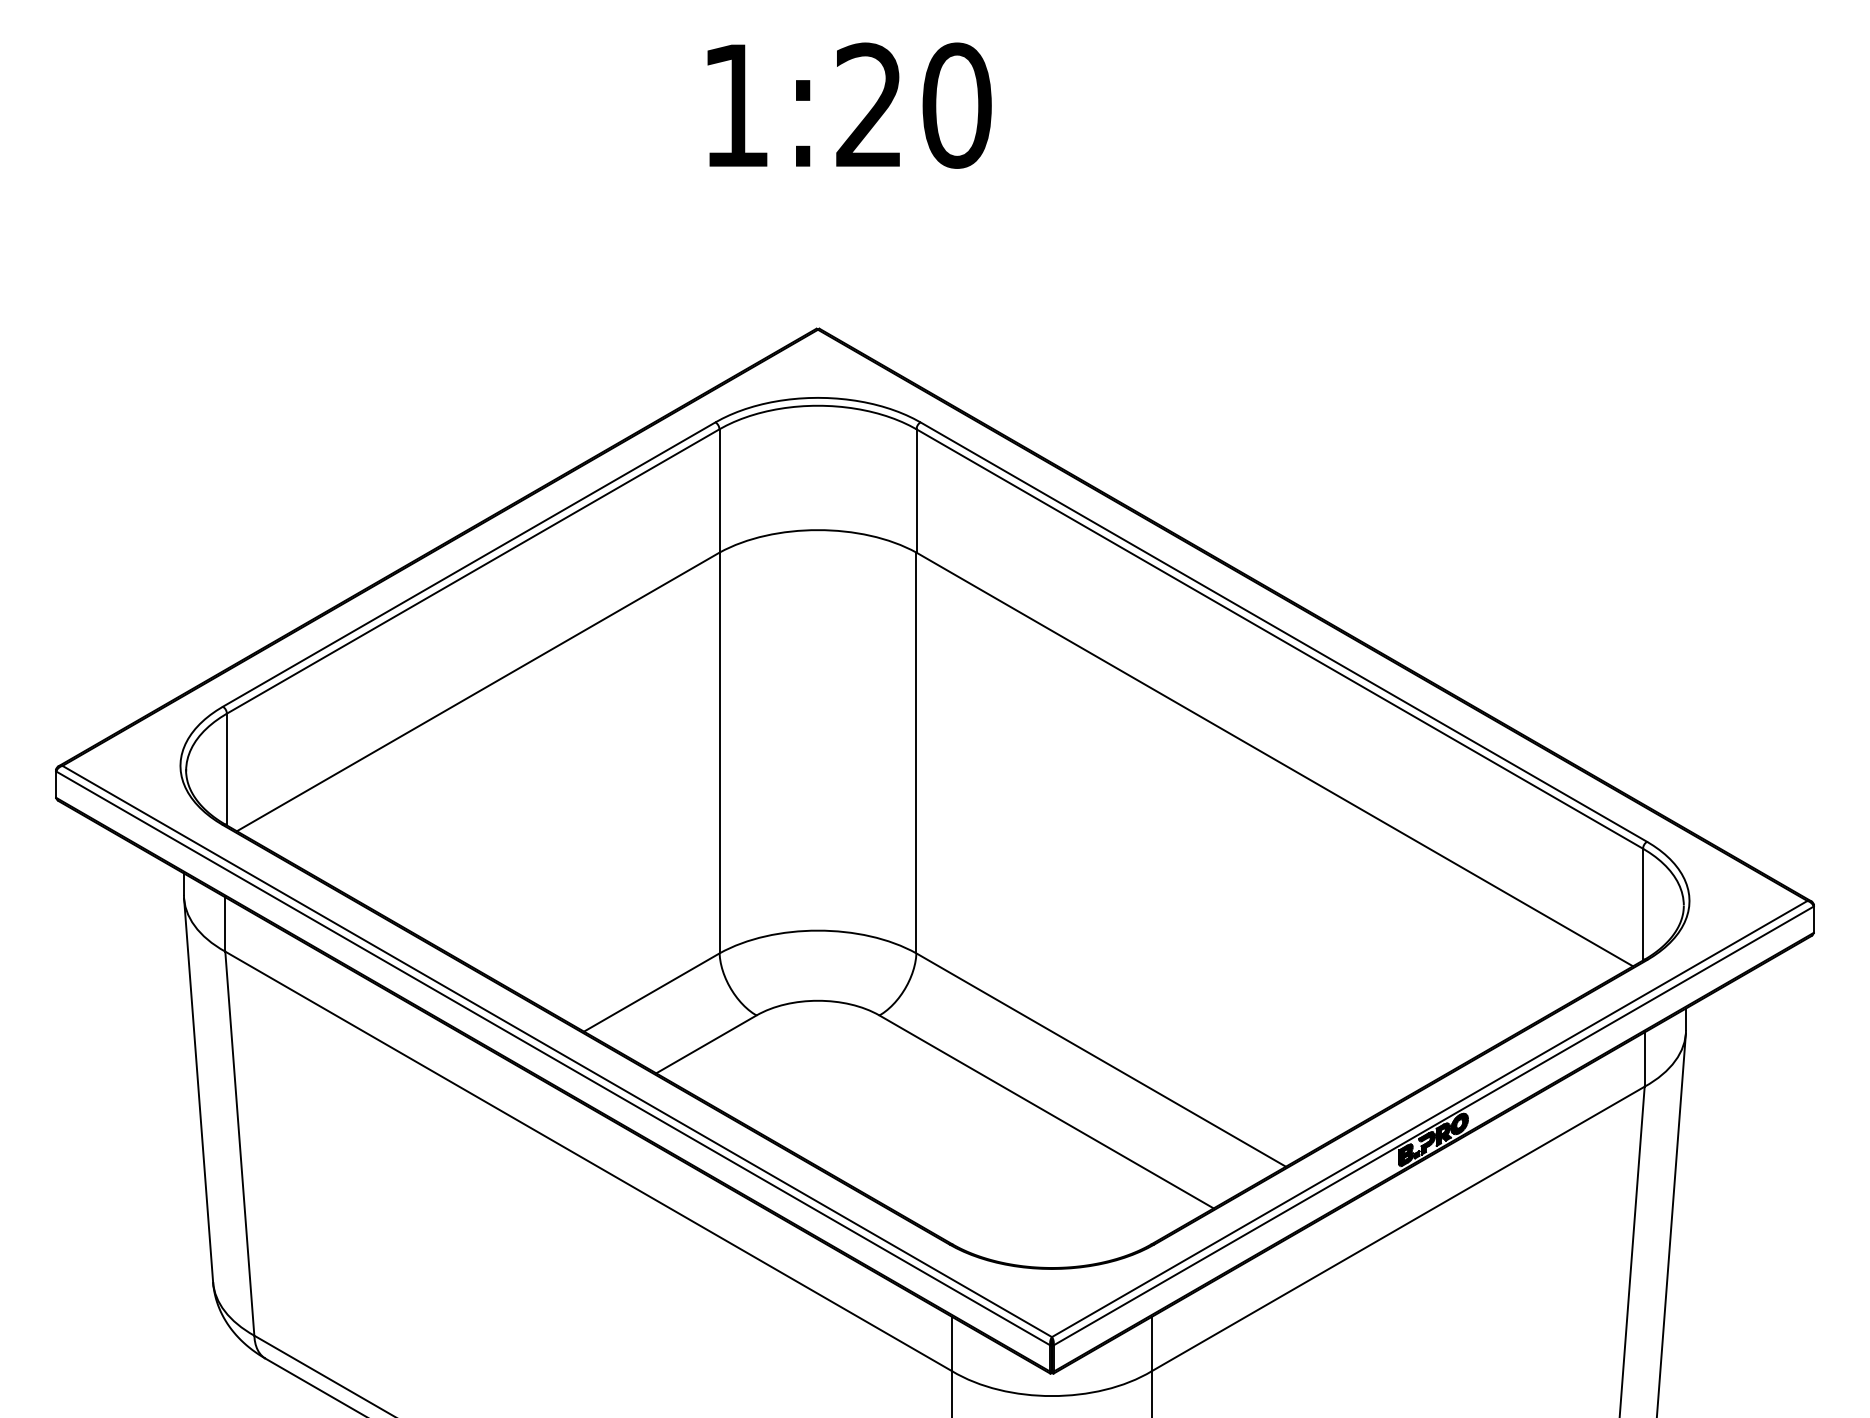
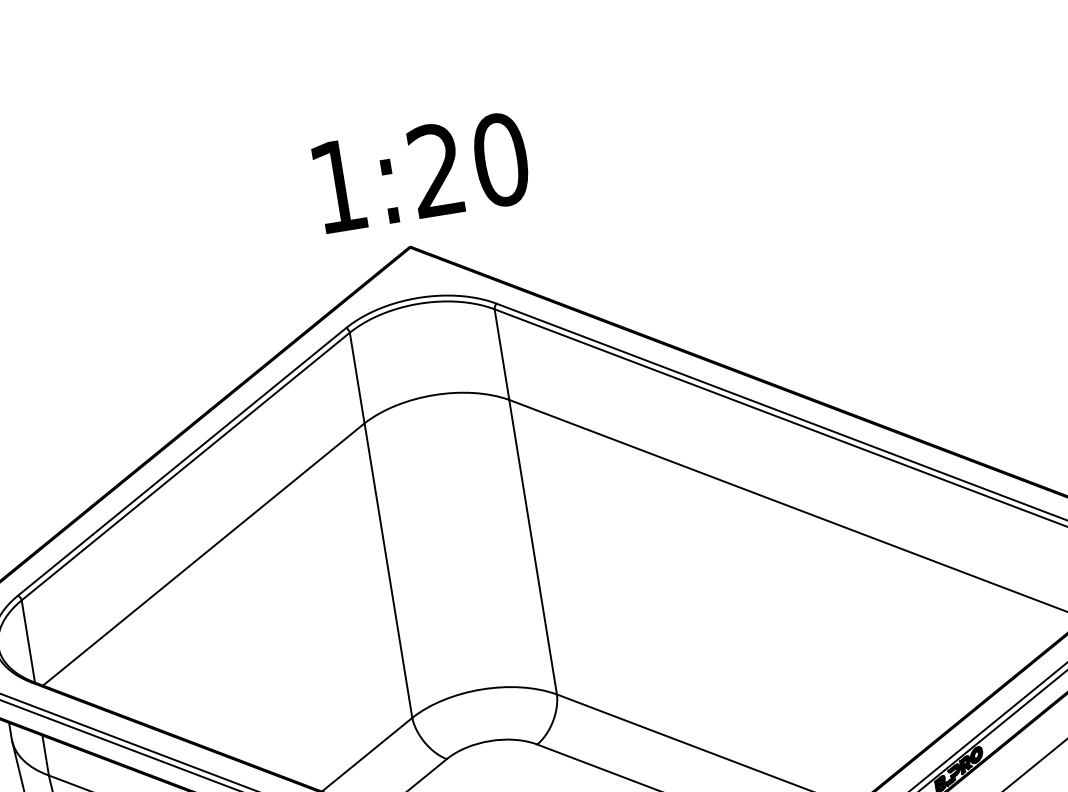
text: (849, 105) -> (421, 172), moved

